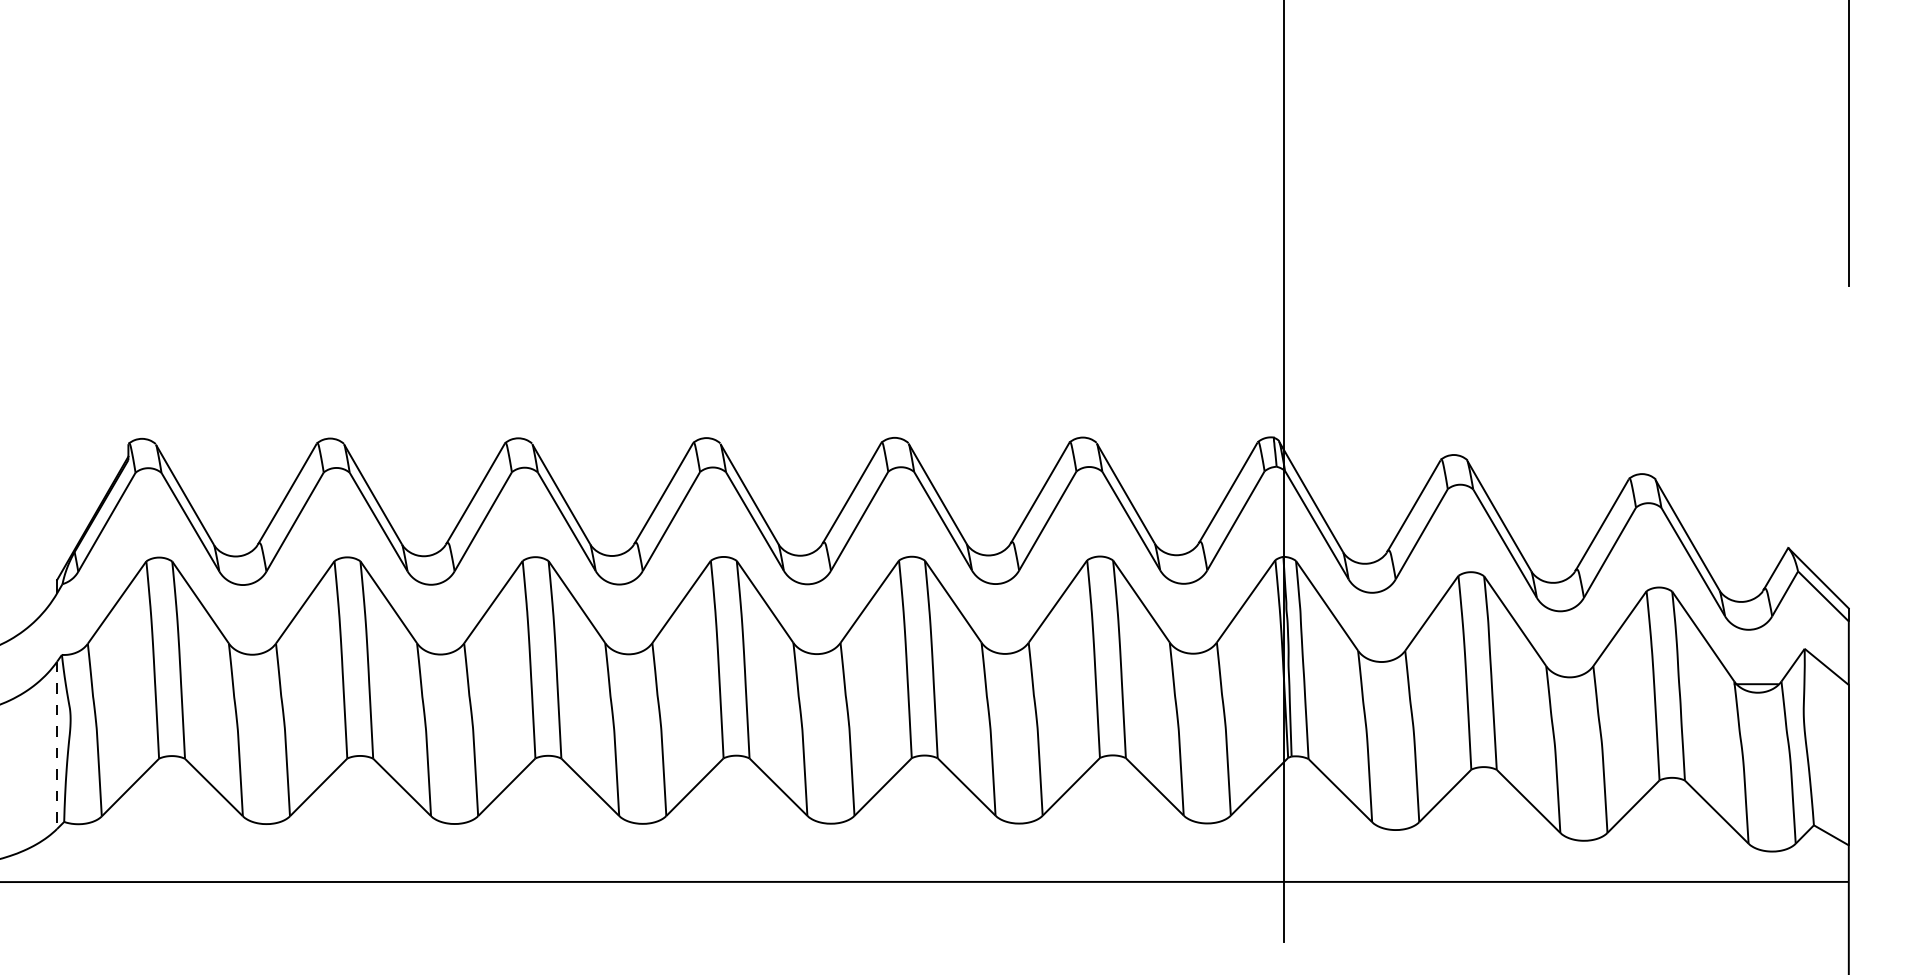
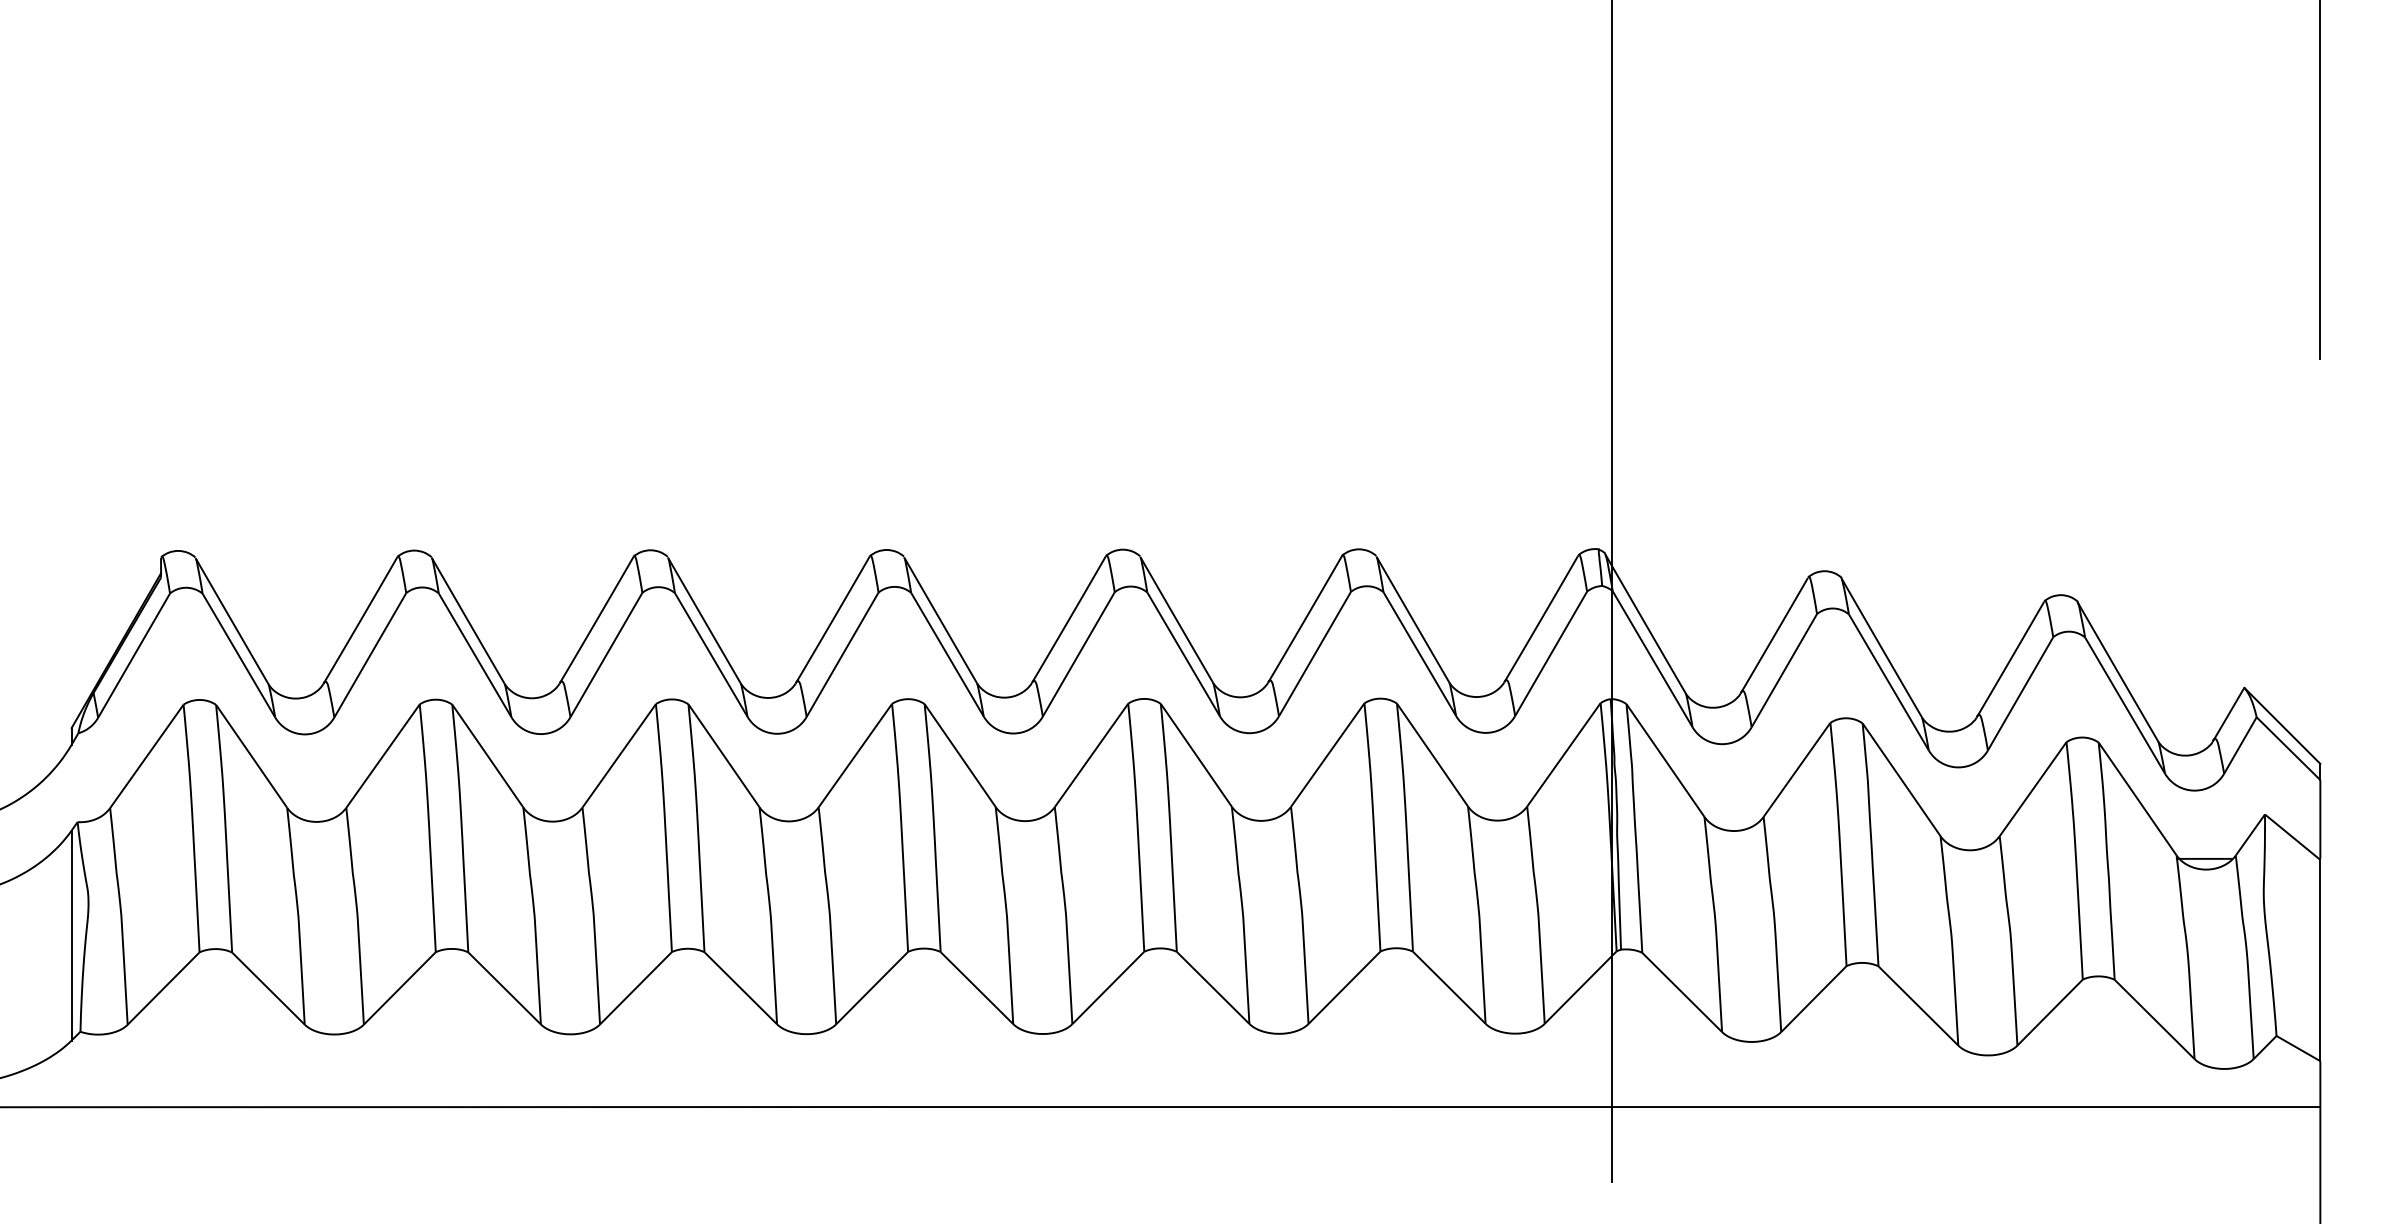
line: (57, 745) -> (72, 935), dashed -> solid

